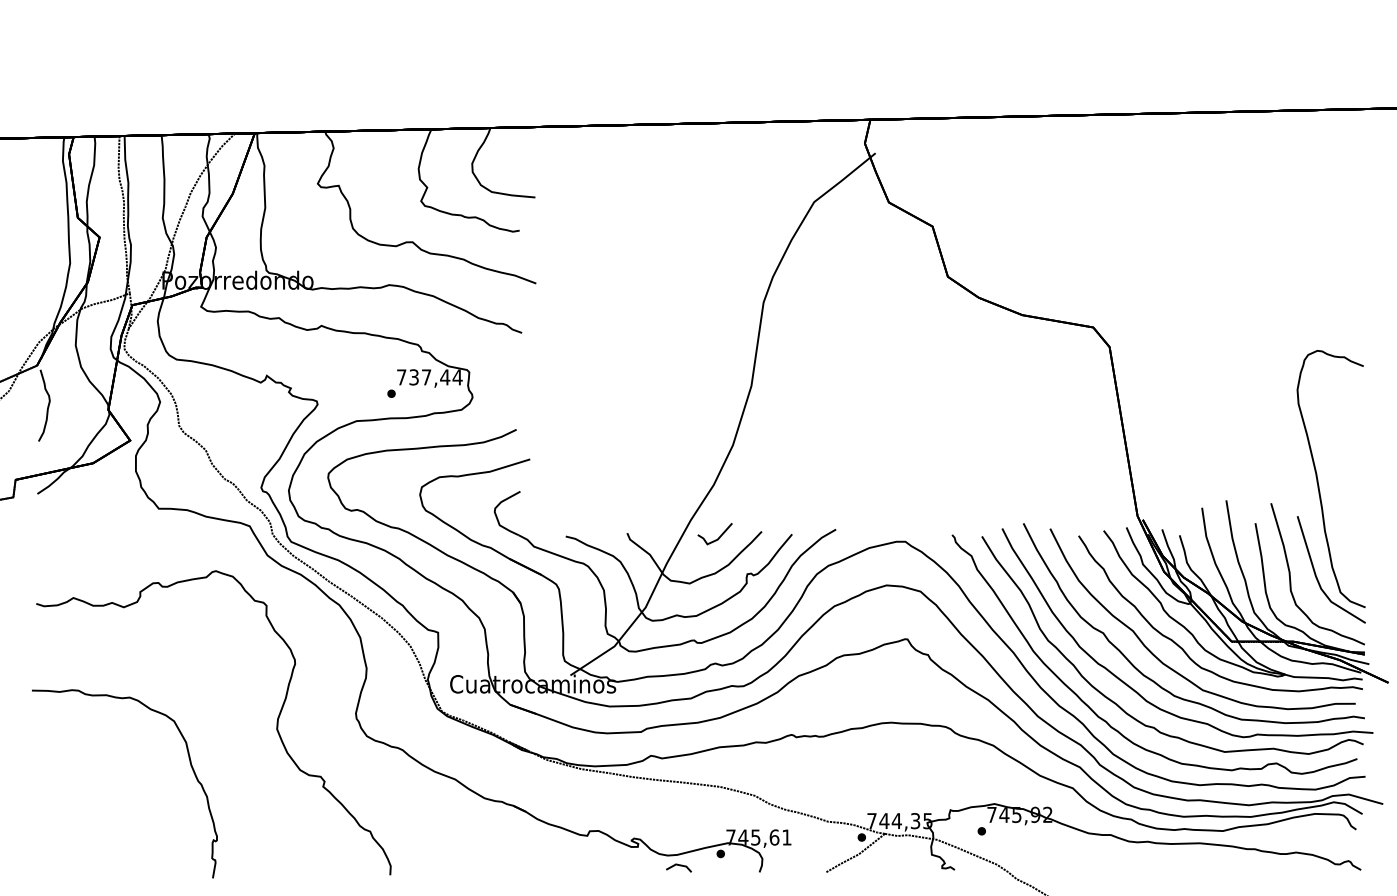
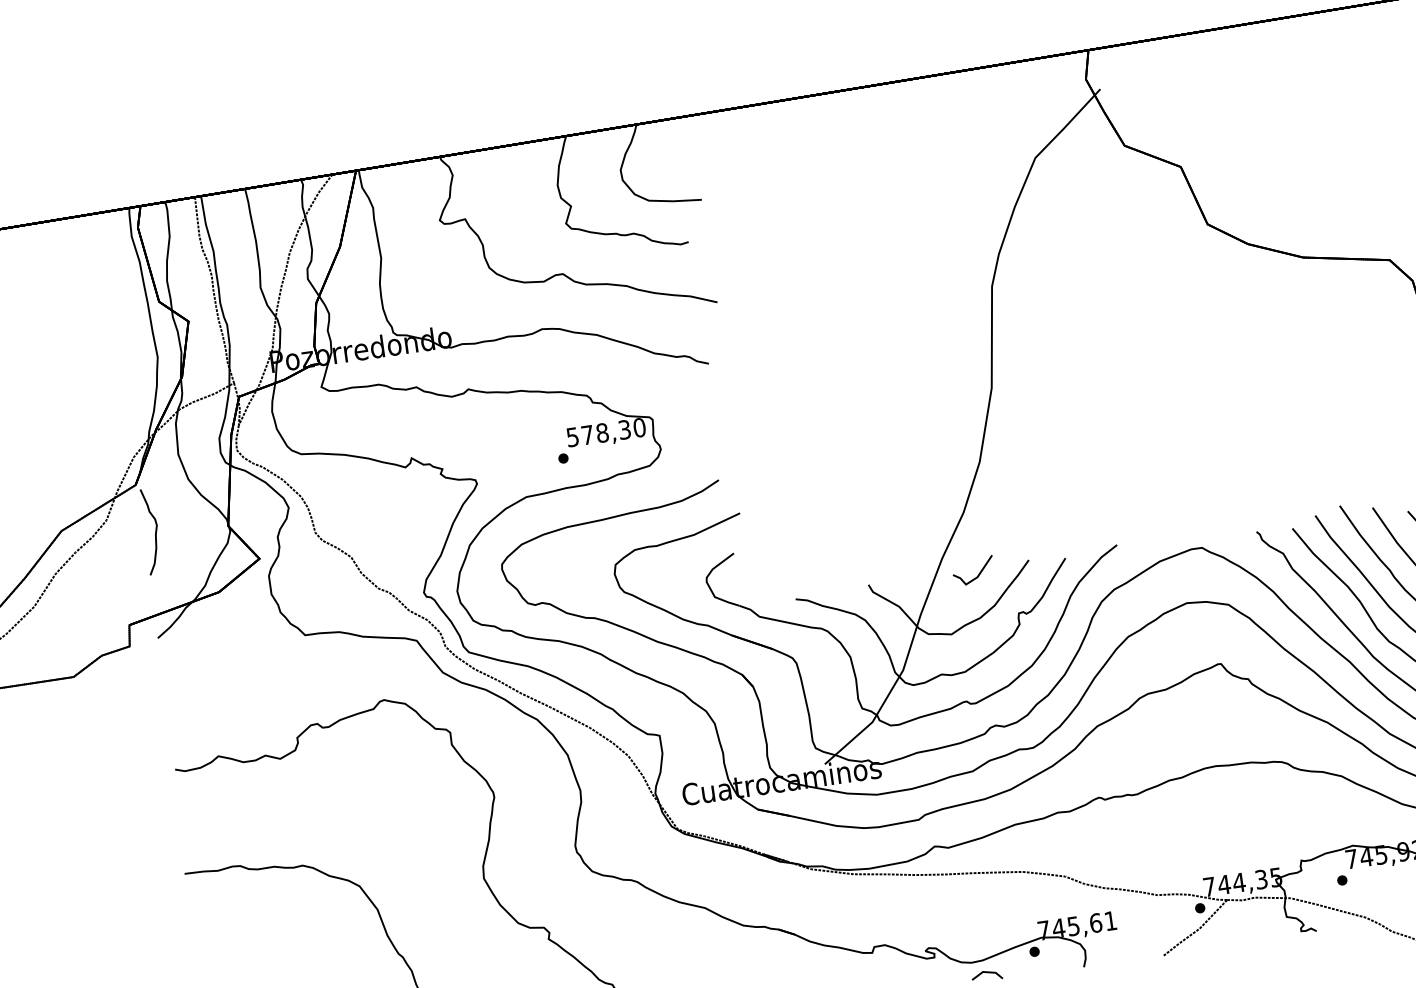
text: (429, 377) -> (605, 432), 737,44 -> 578,30

